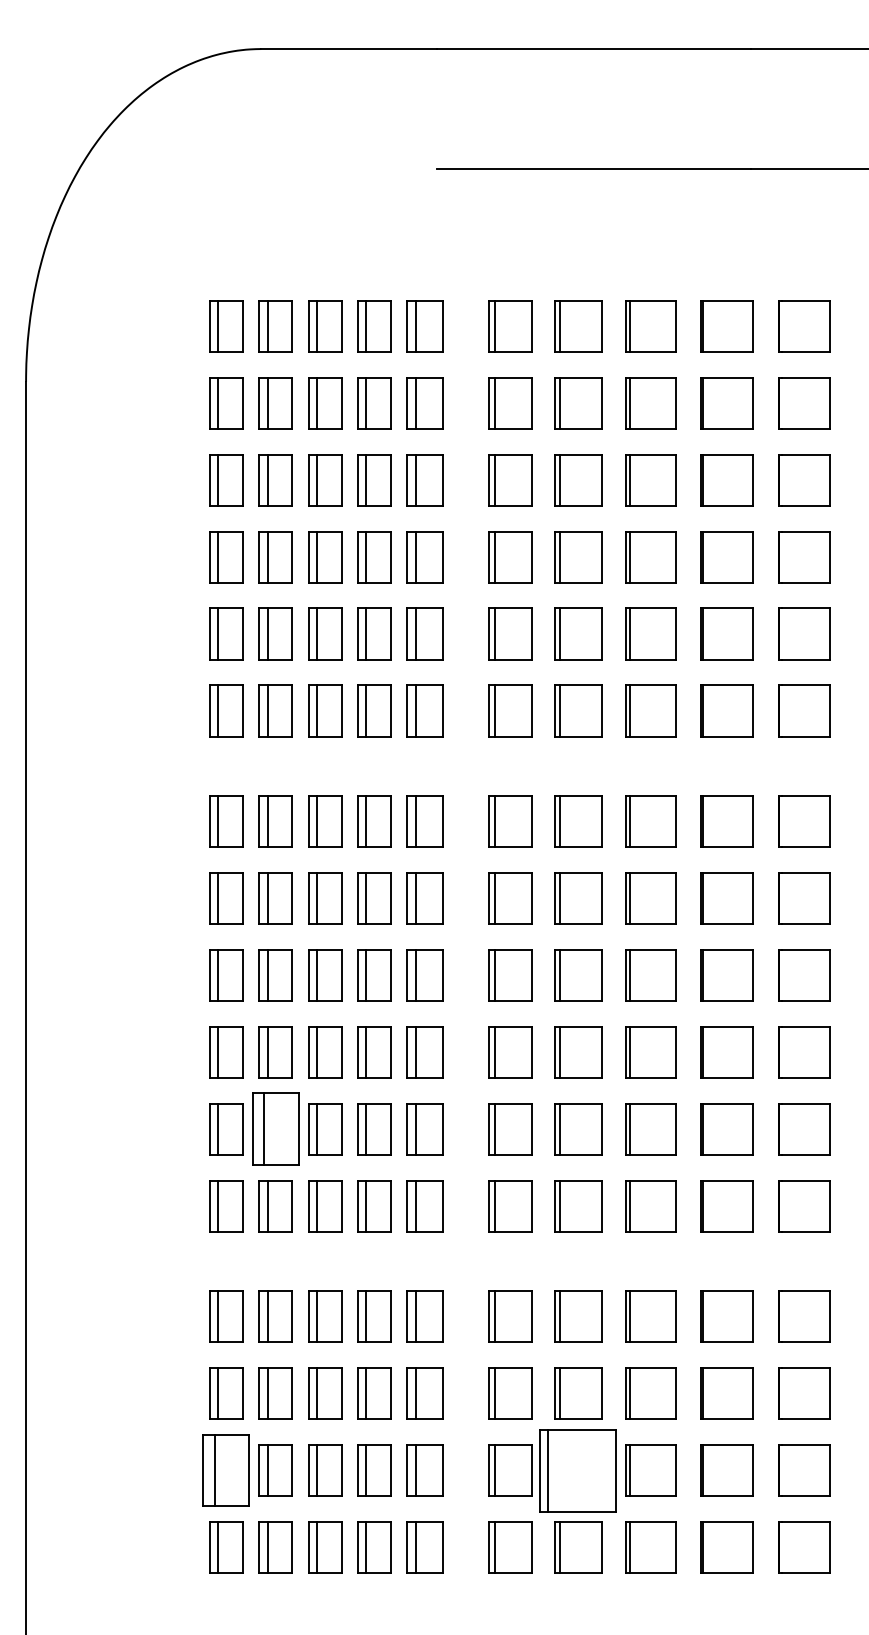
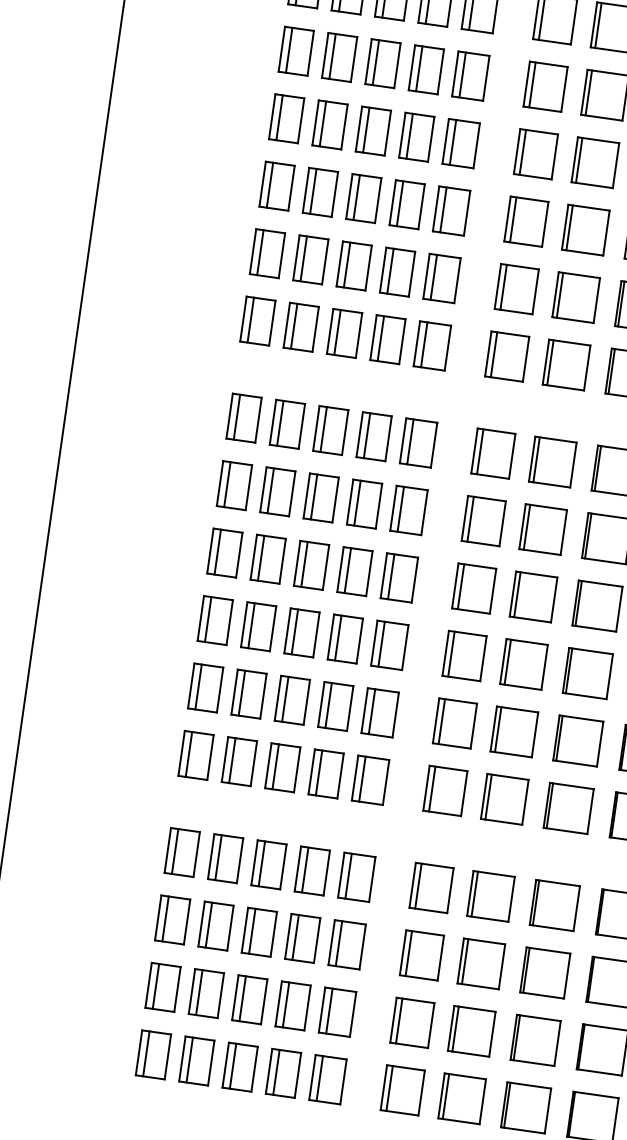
part: (275, 1129) -> (248, 694), size x0.71
part: (226, 1470) -> (163, 987), size x0.71
part: (578, 1470) -> (472, 1031), size x0.62

